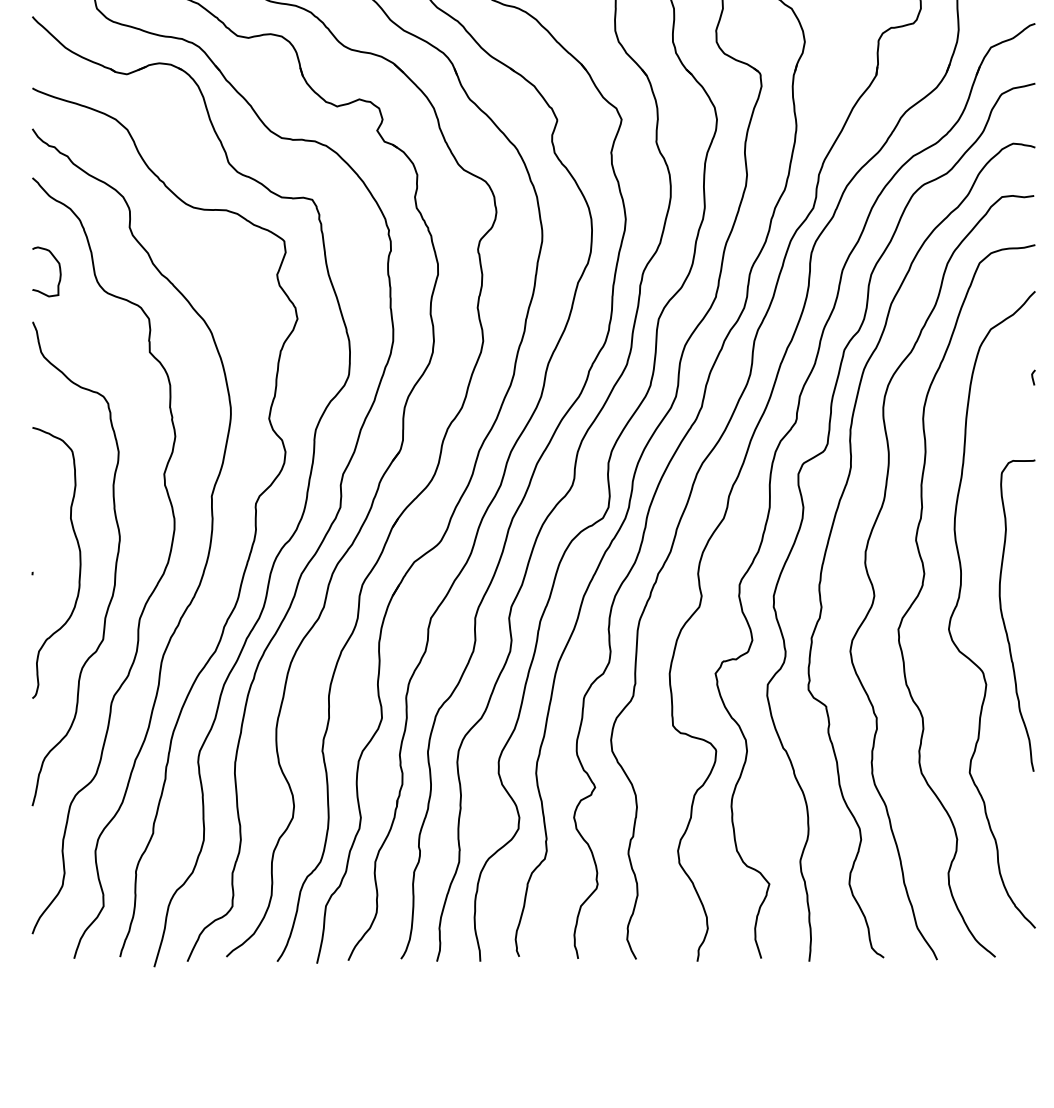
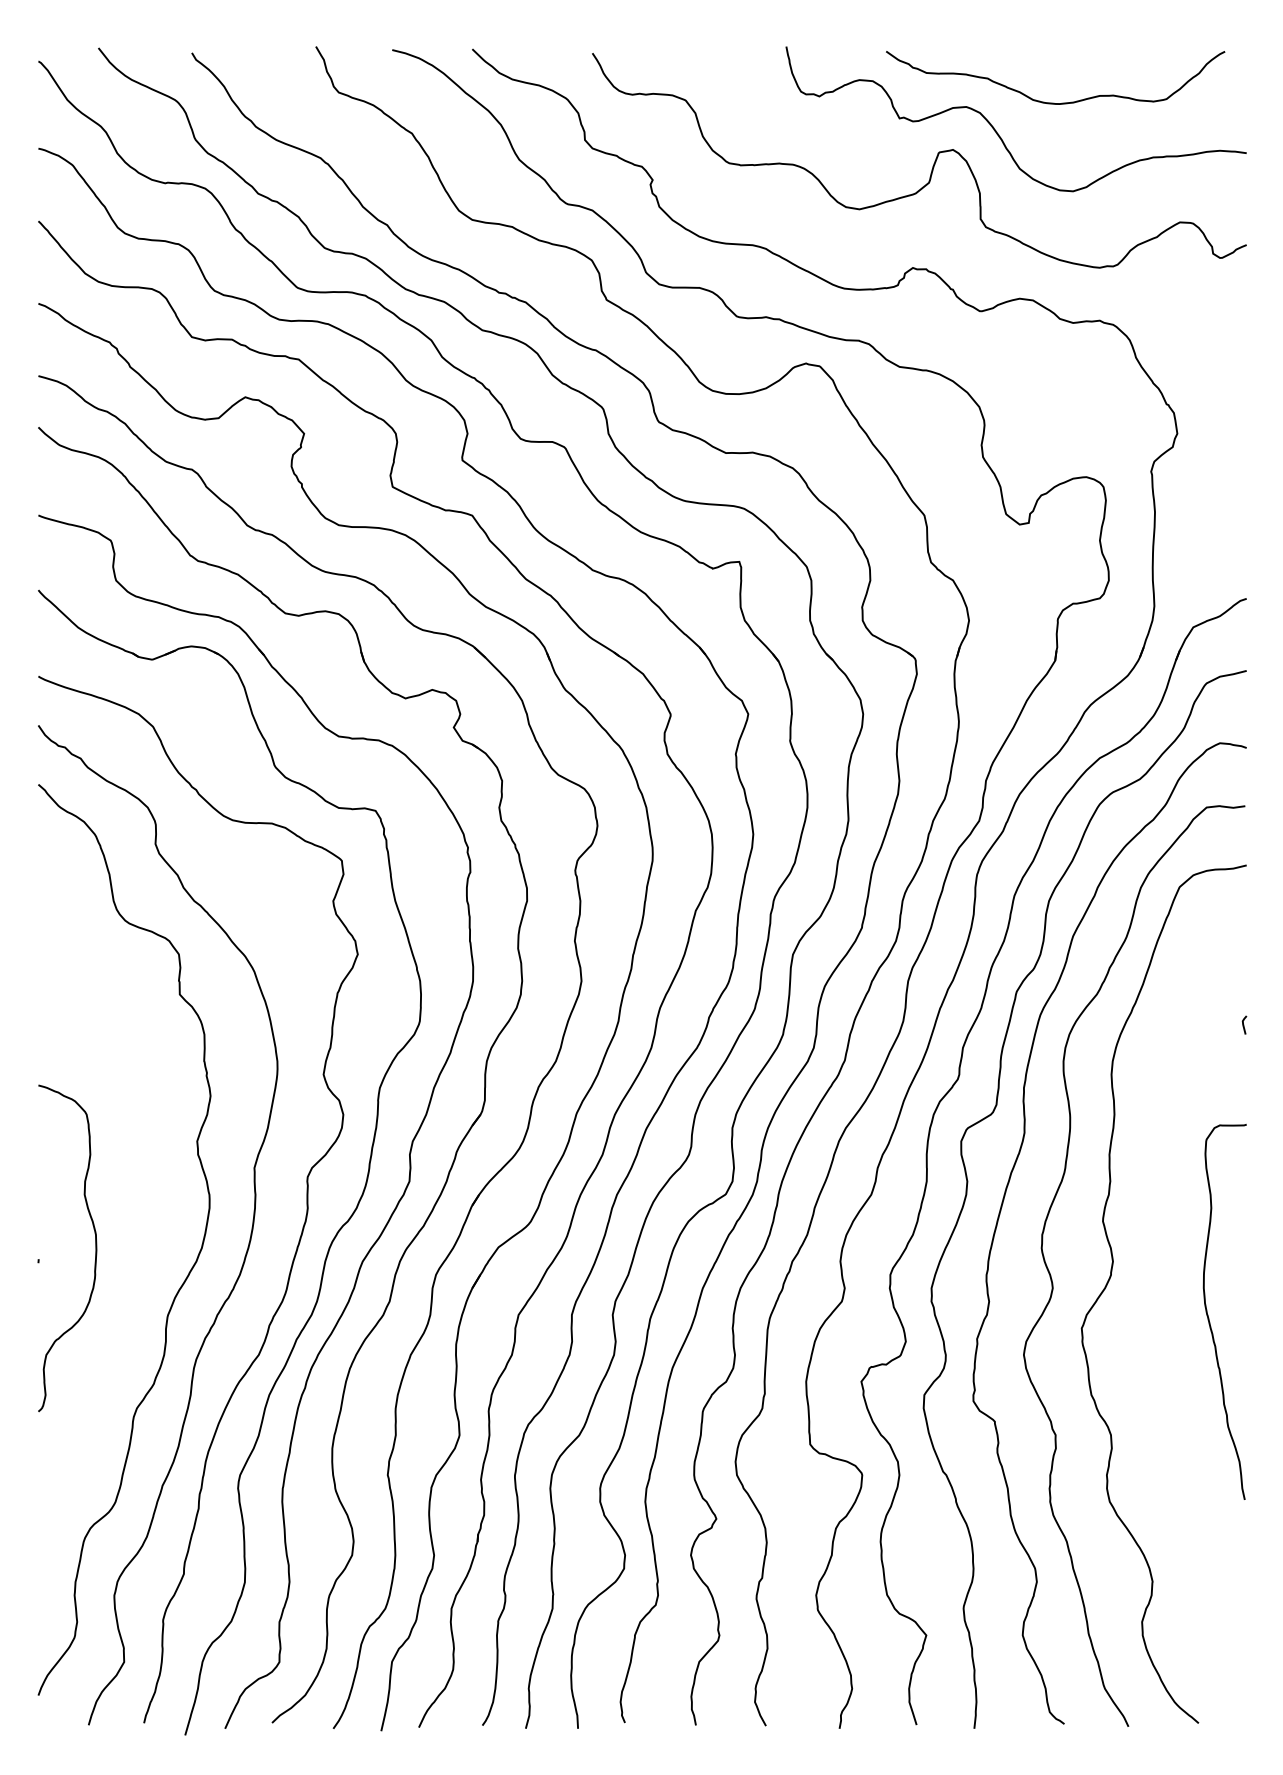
curve: (59, 268) -> (70, 893), removed
curve: (114, 570) -> (137, 1257), removed
curve: (959, 598) -> (1155, 1291), removed

